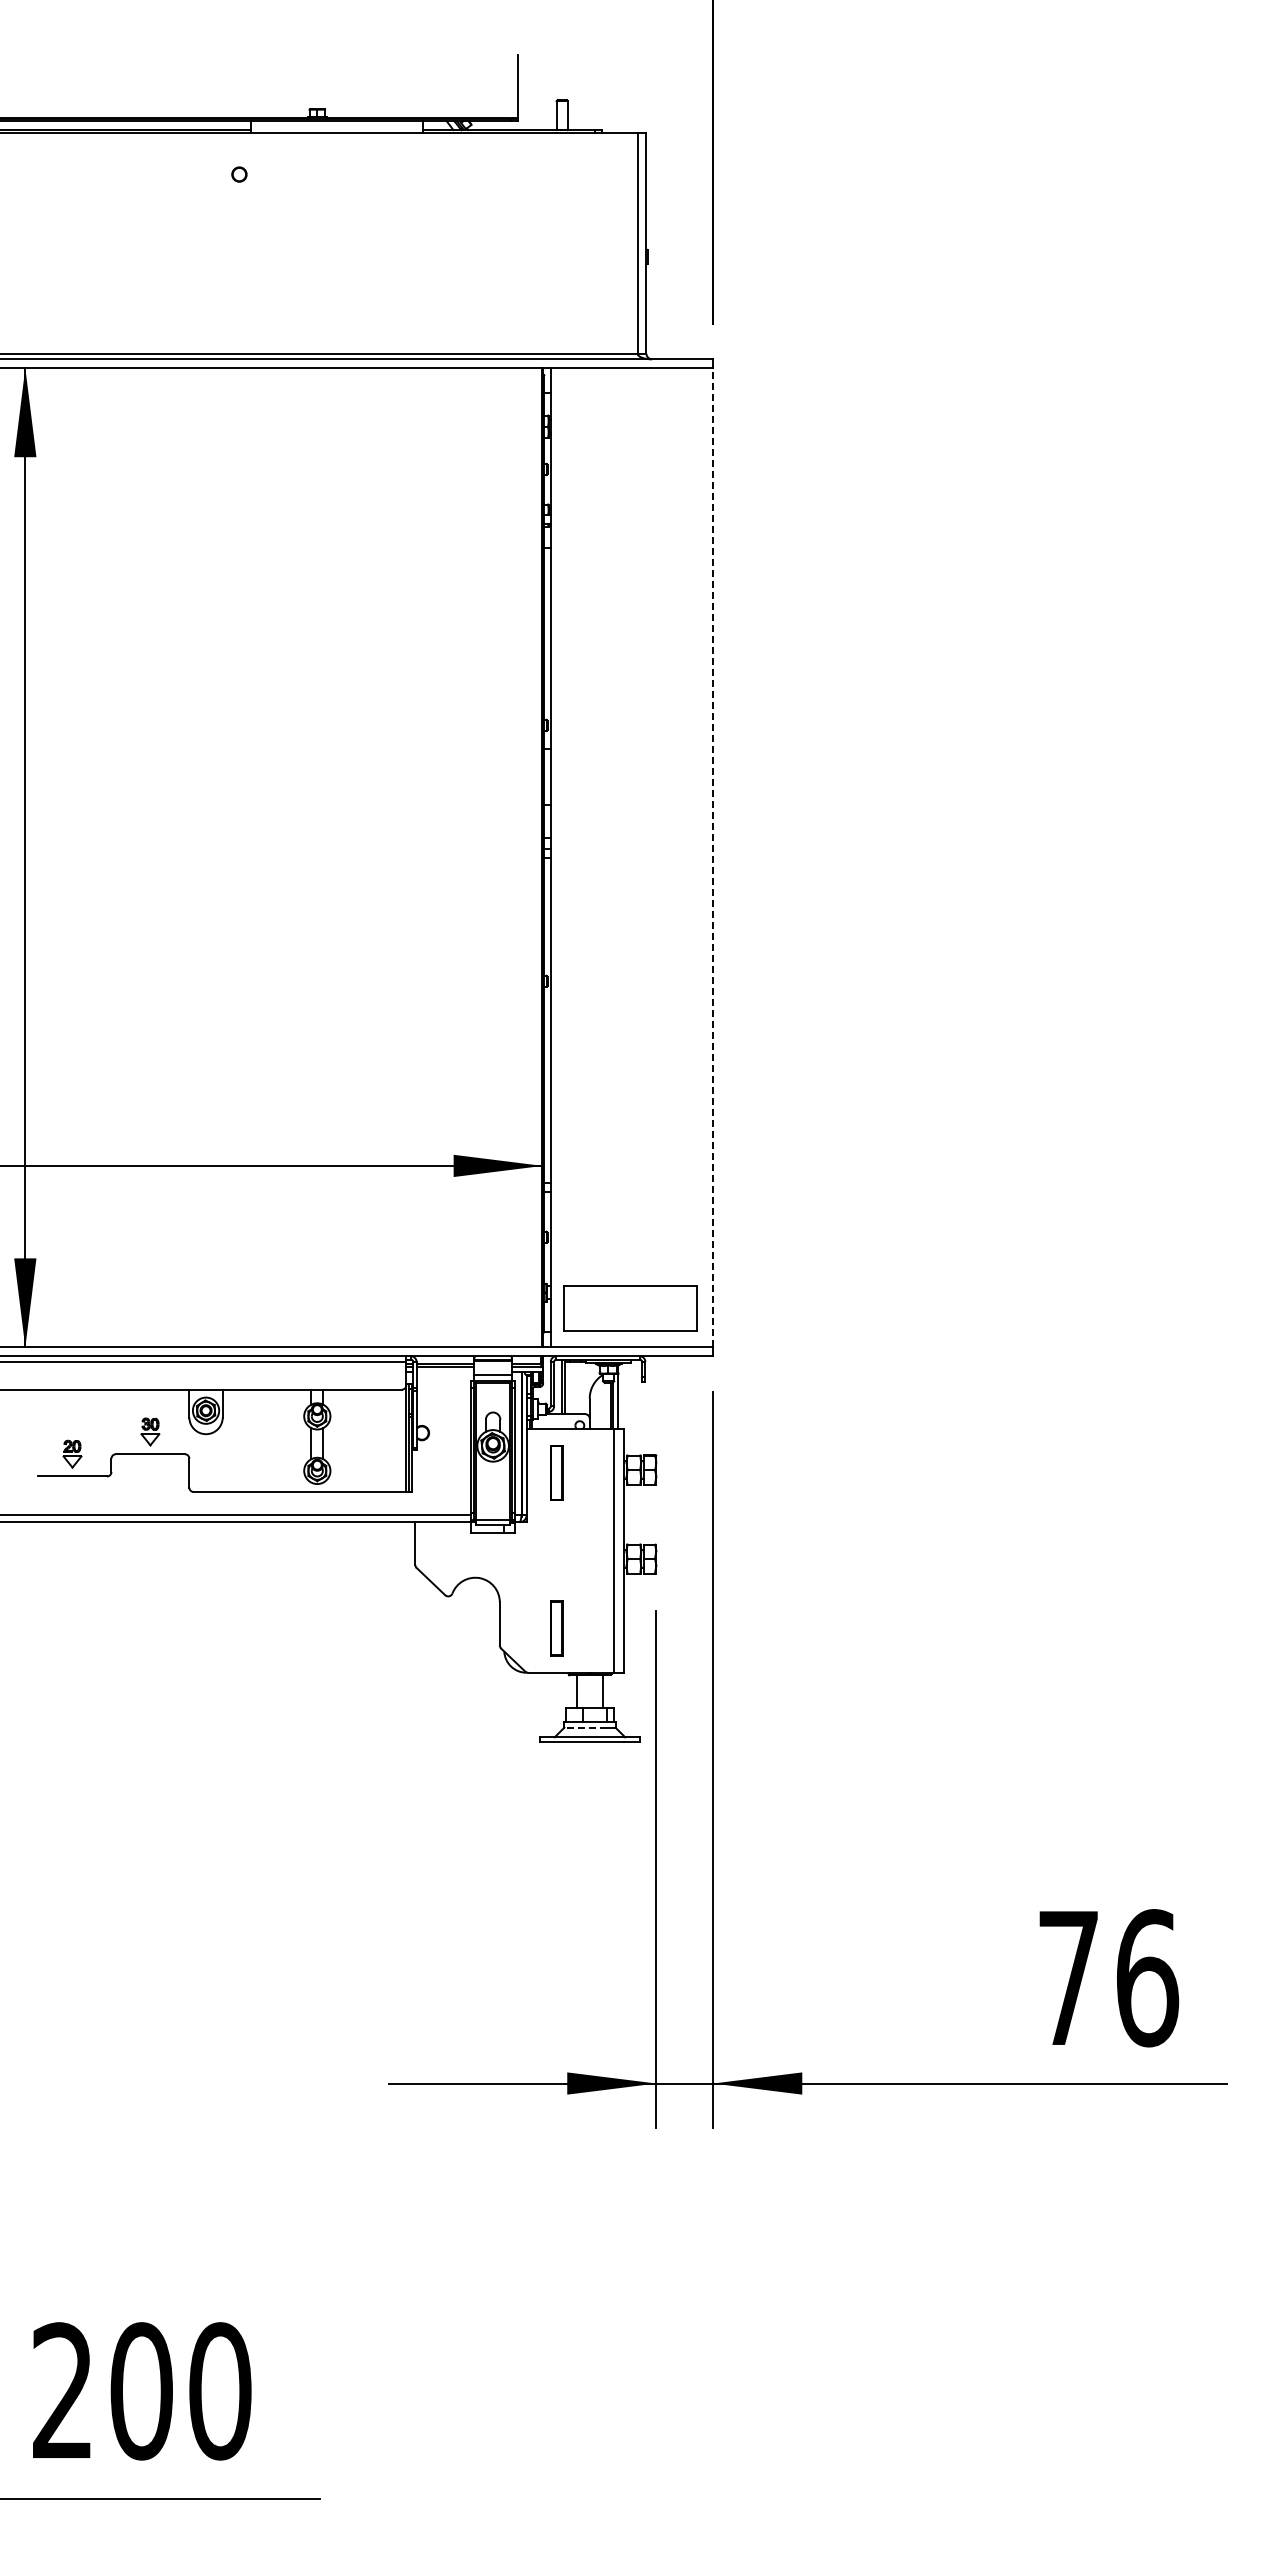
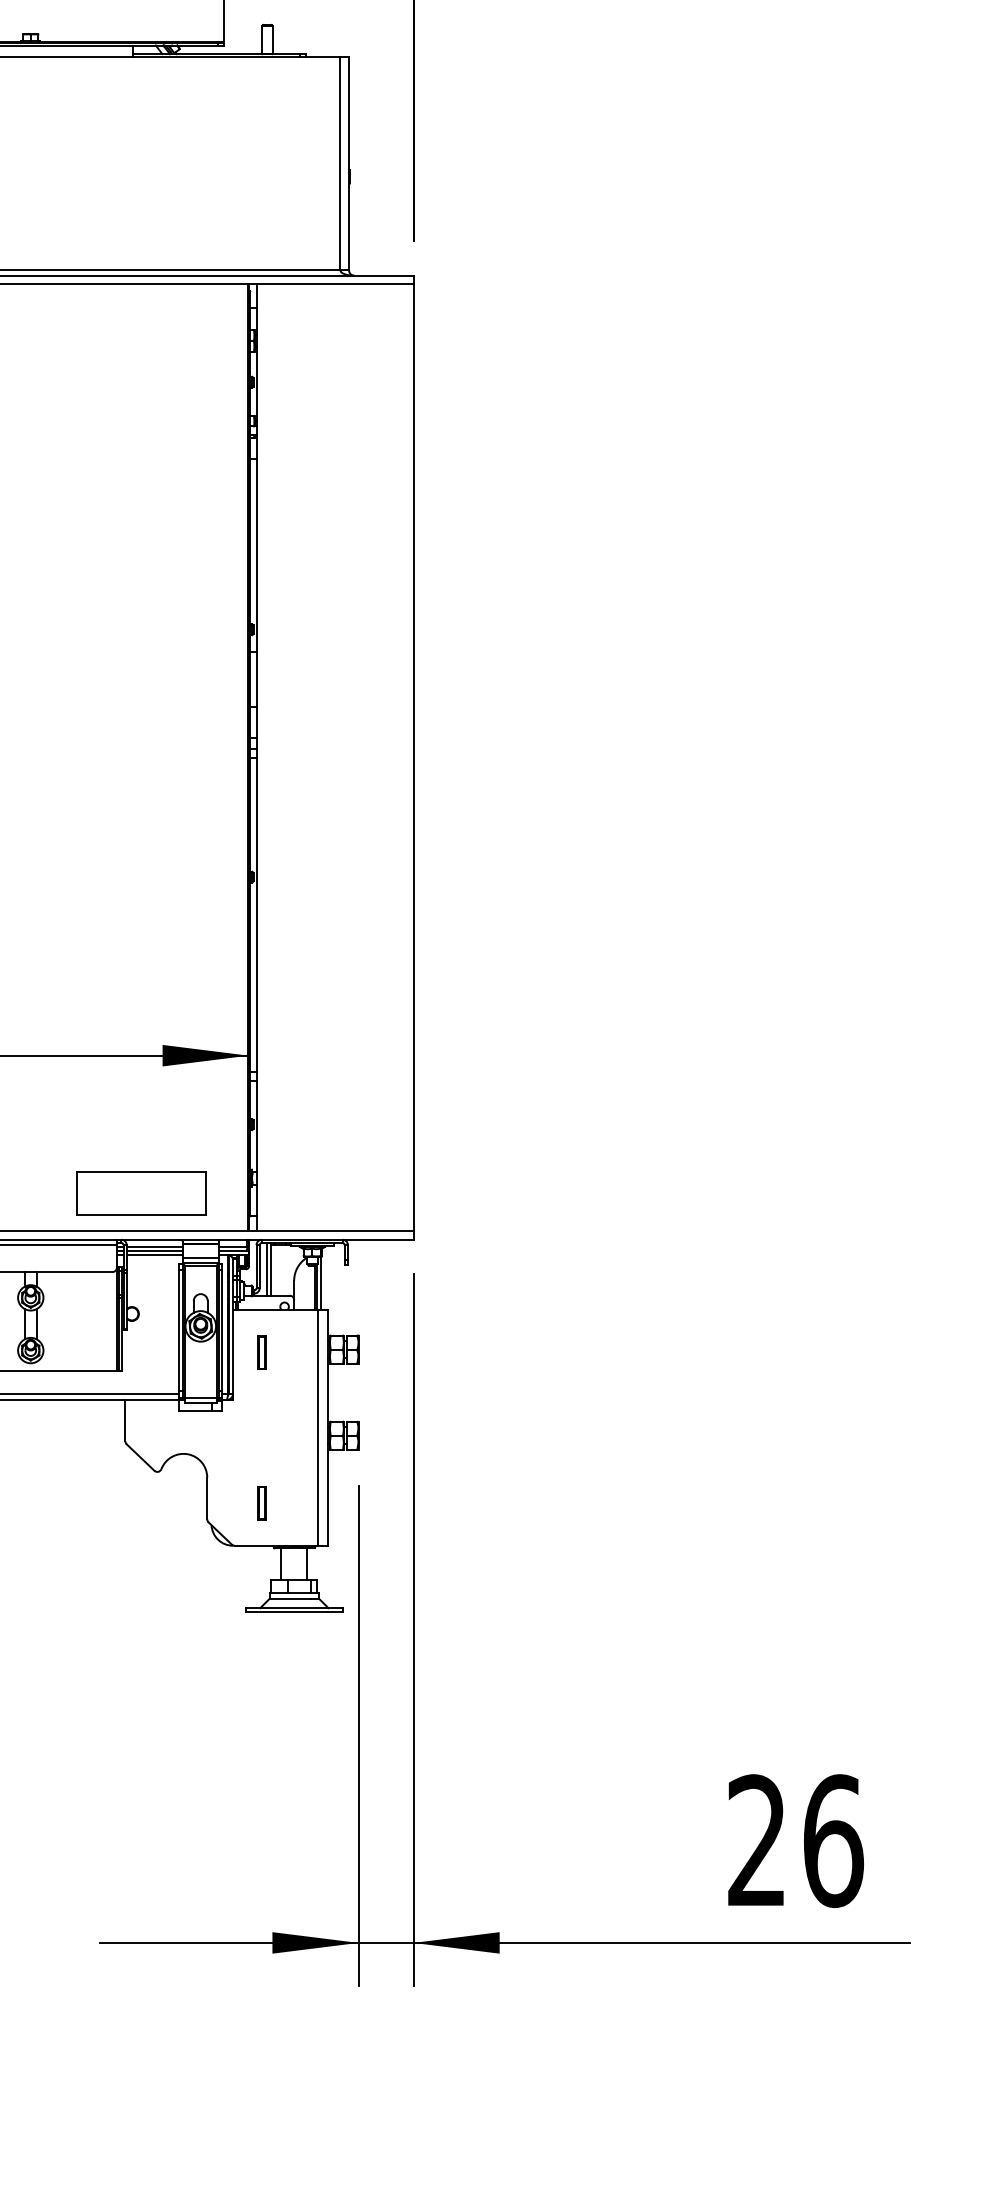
line: (713, 857) -> (413, 757), dashed -> solid
part: (630, 1308) -> (141, 1193), moved
line: (445, 1371) -> (154, 1254), added
part: (556, 1472) -> (262, 1352), size x0.62
part: (556, 1628) -> (262, 1502), size x0.62
line: (585, 1727) -> (290, 1598), dashed -> solid
text: (1067, 1976) -> (756, 1839), 76 -> 26

